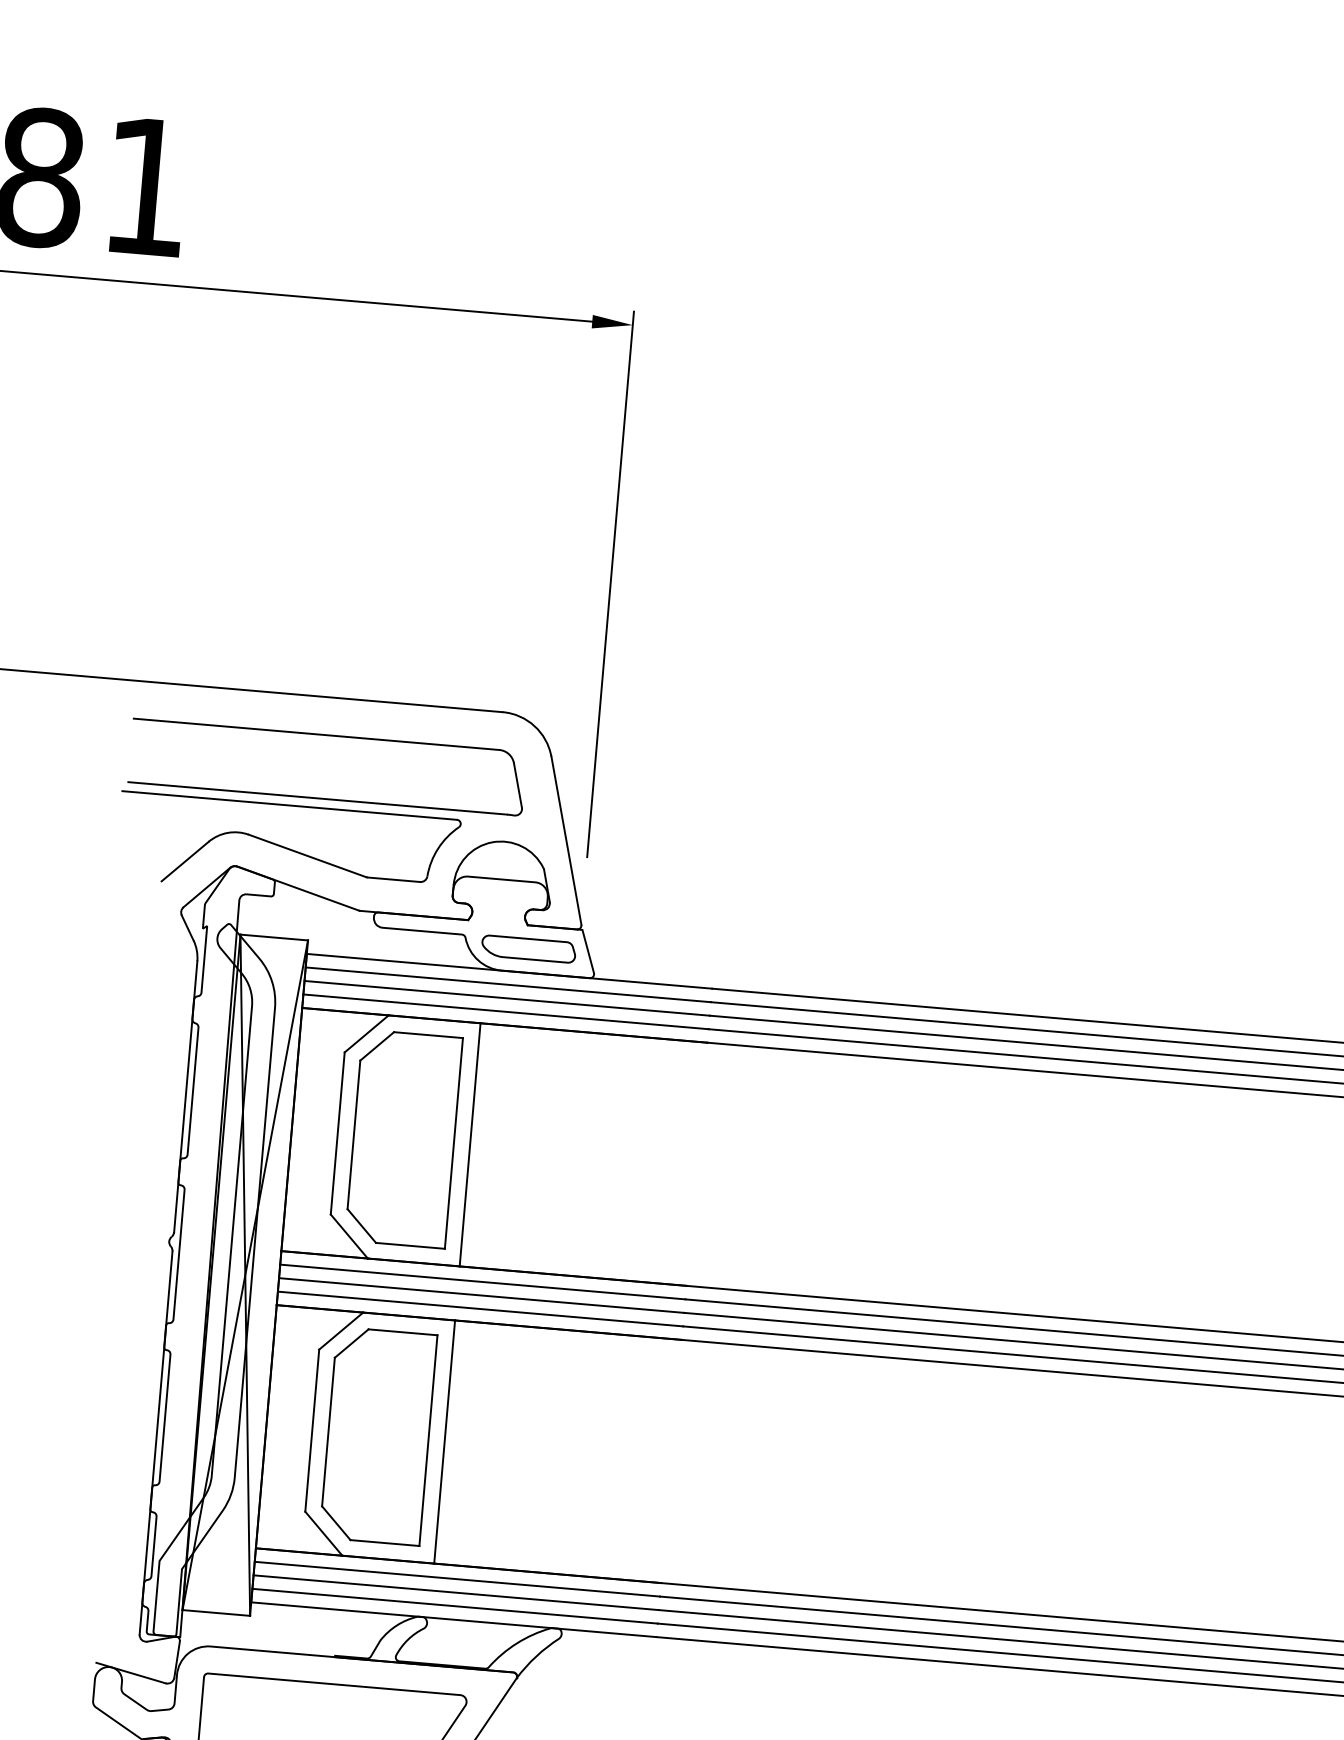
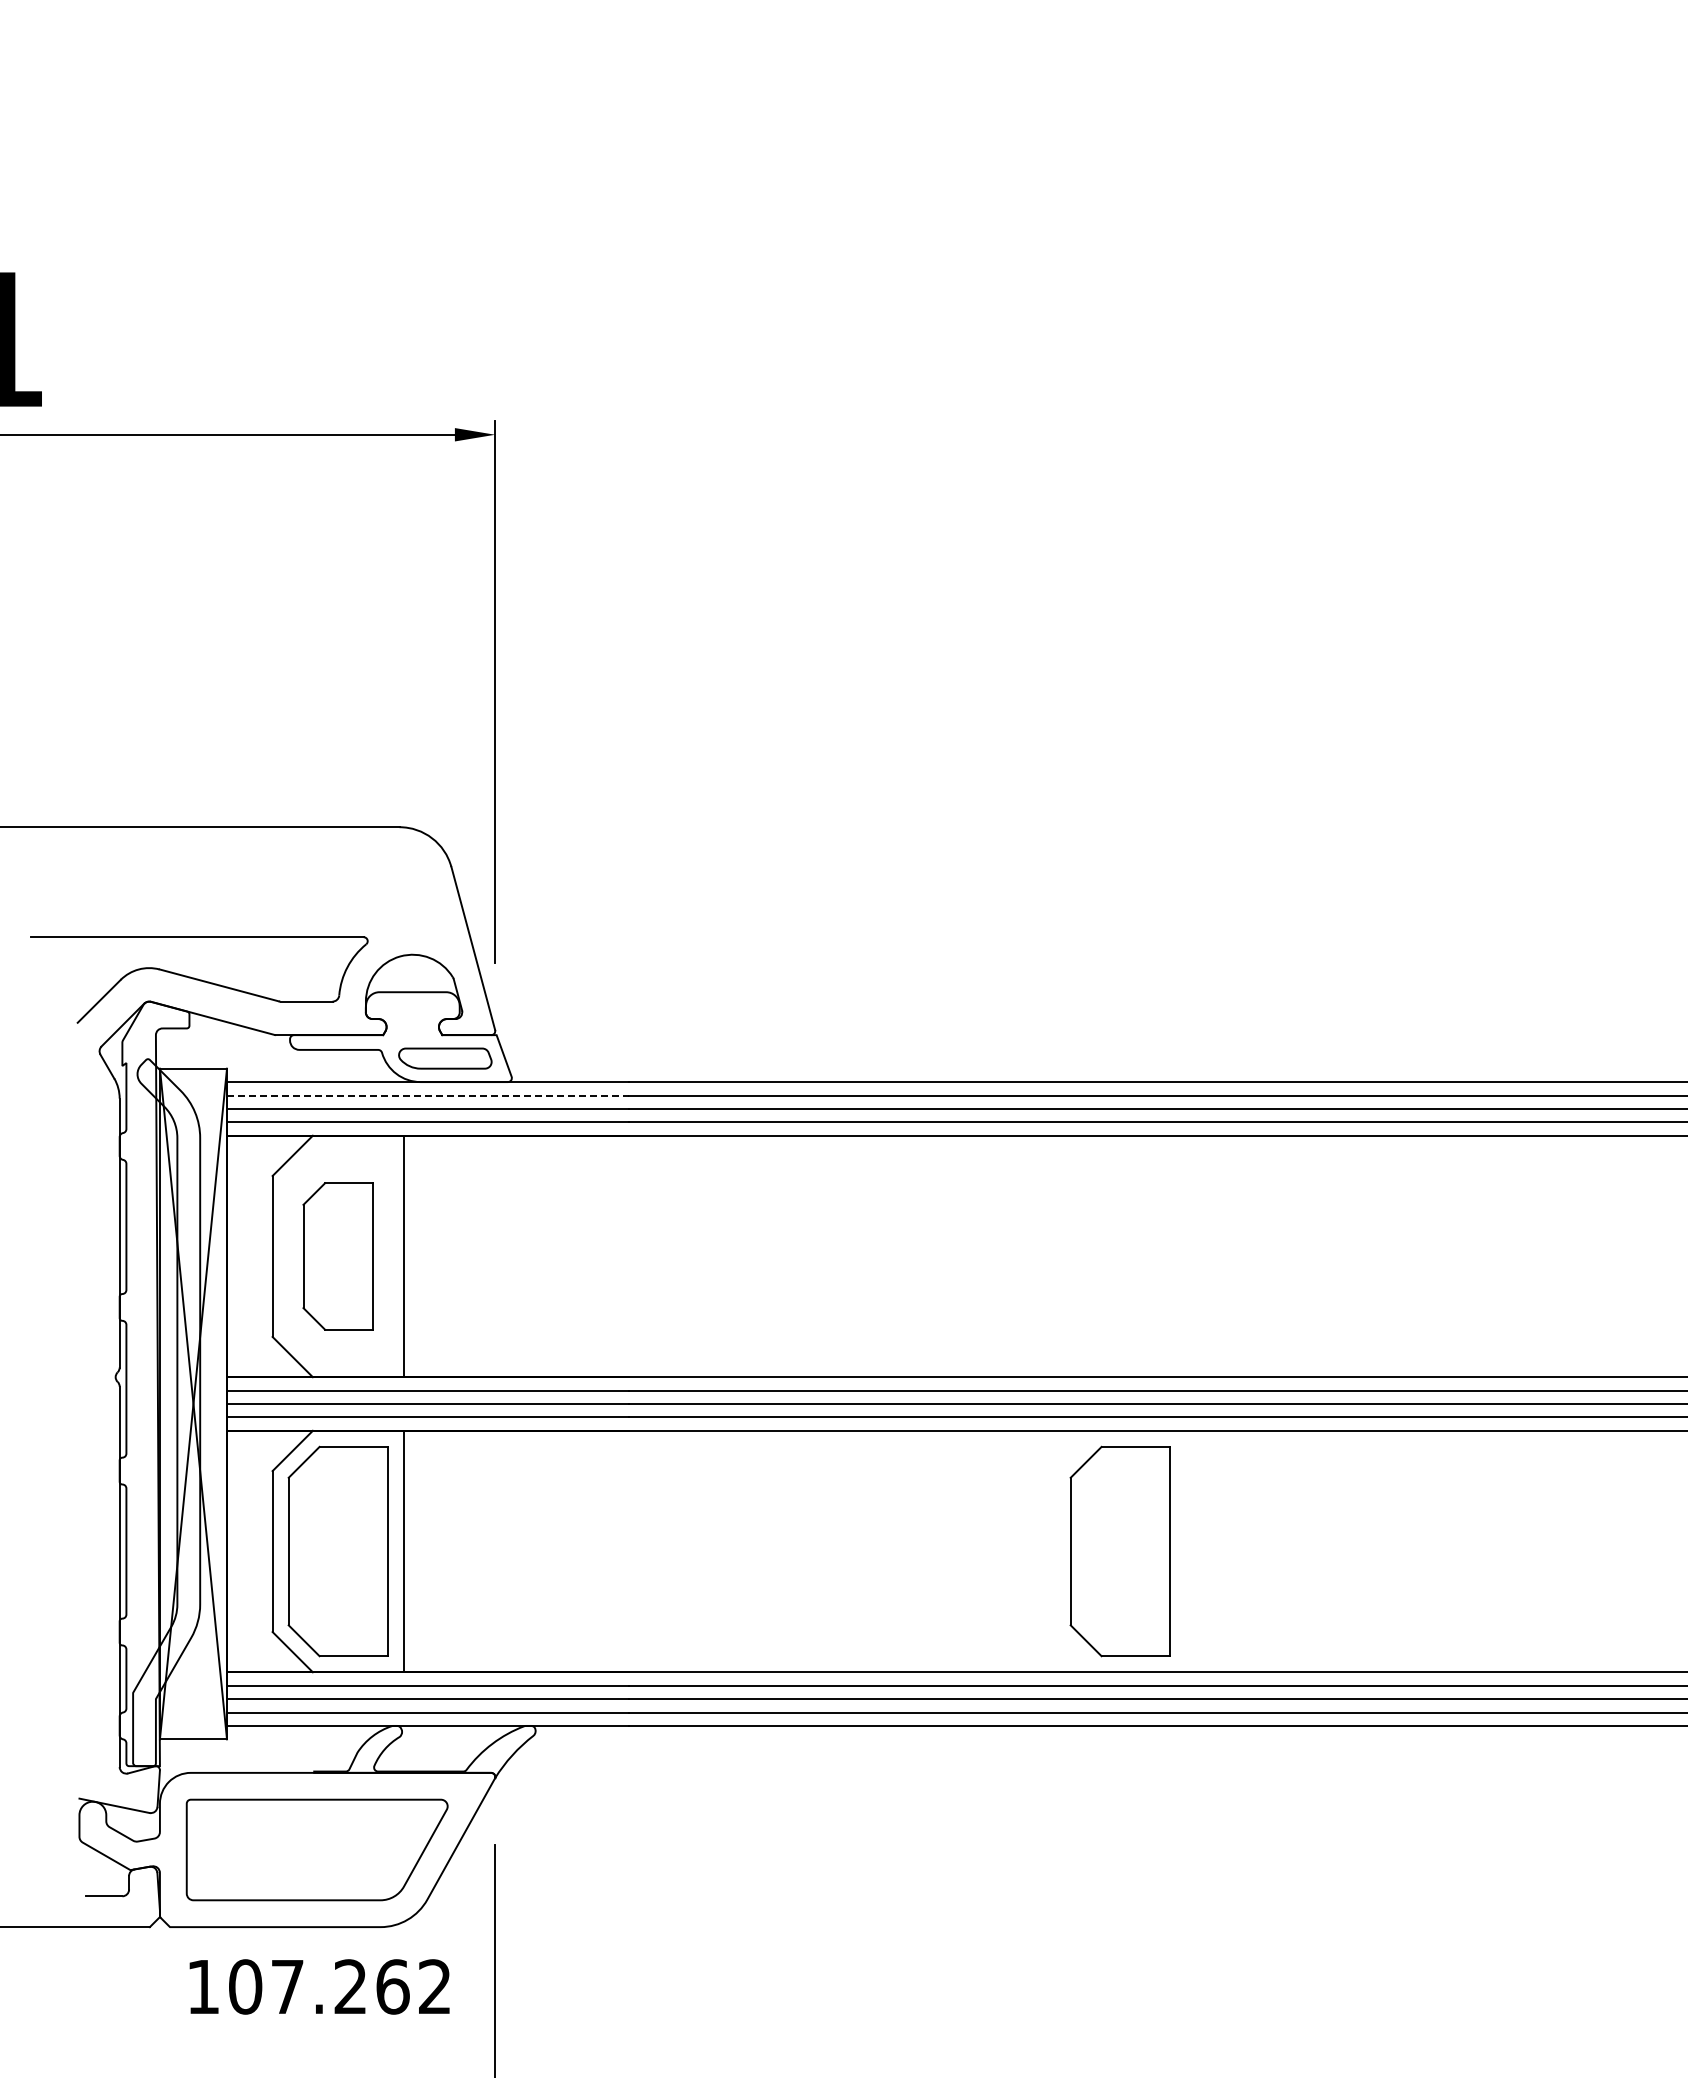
part: (330, 736) -> (231, 865), removed
line: (508, 984) -> (428, 1095), solid -> dashed
part: (403, 1139) -> (337, 1256), size x0.7
part: (1165, 1503) -> (1119, 1551), added

